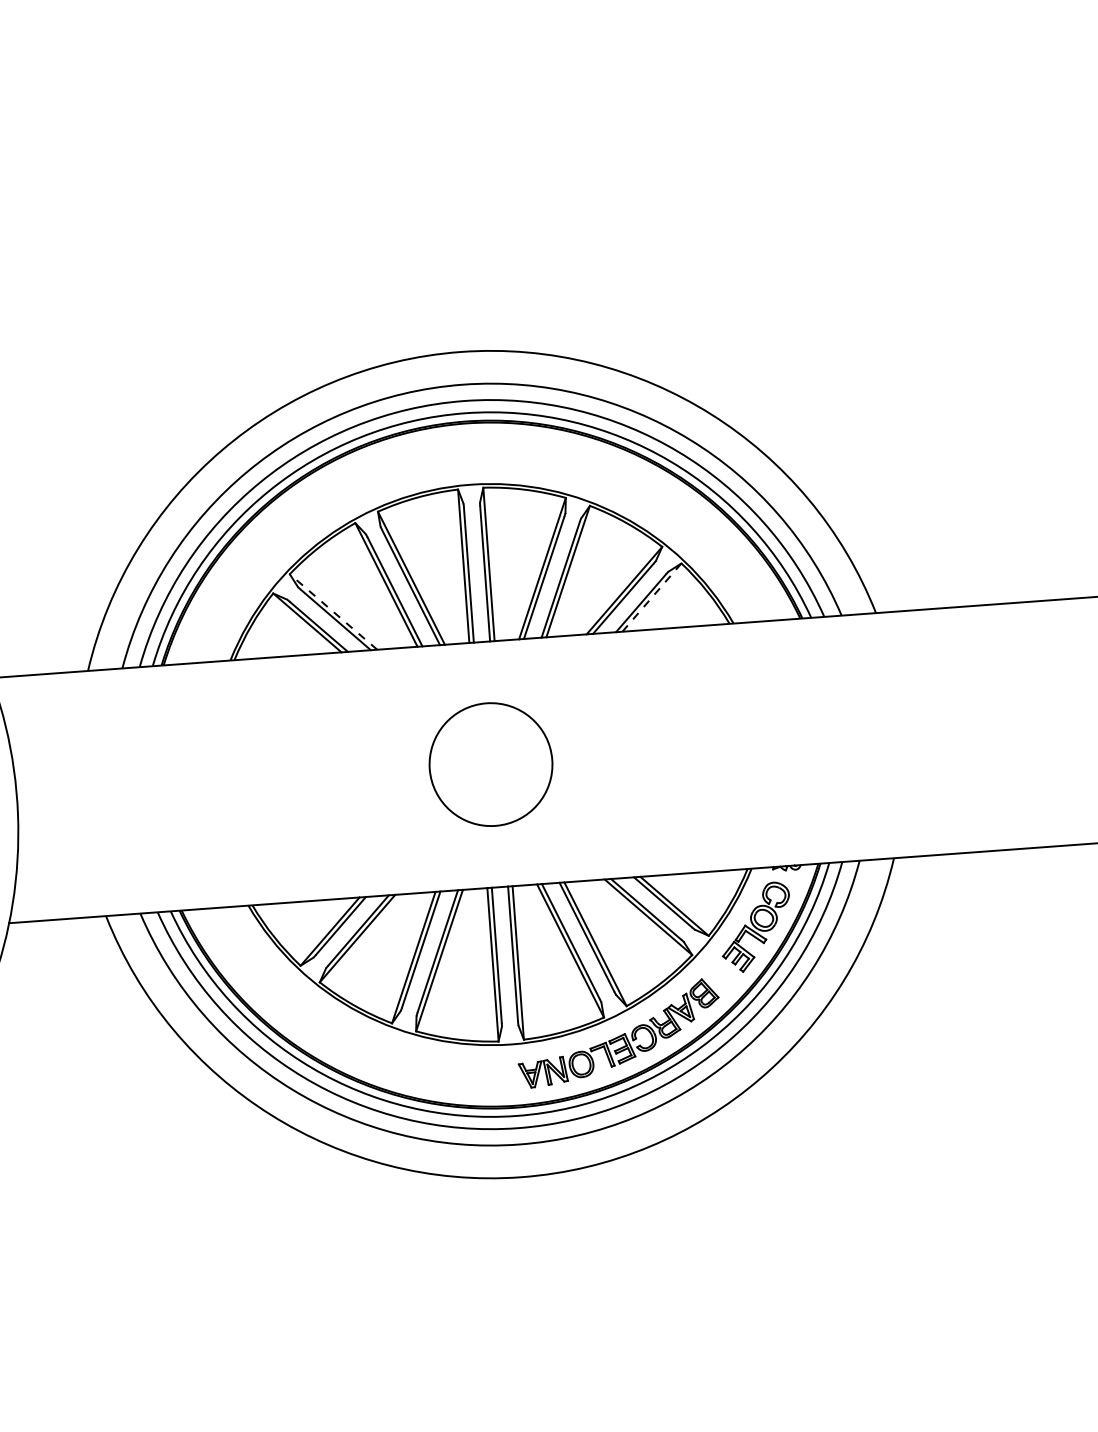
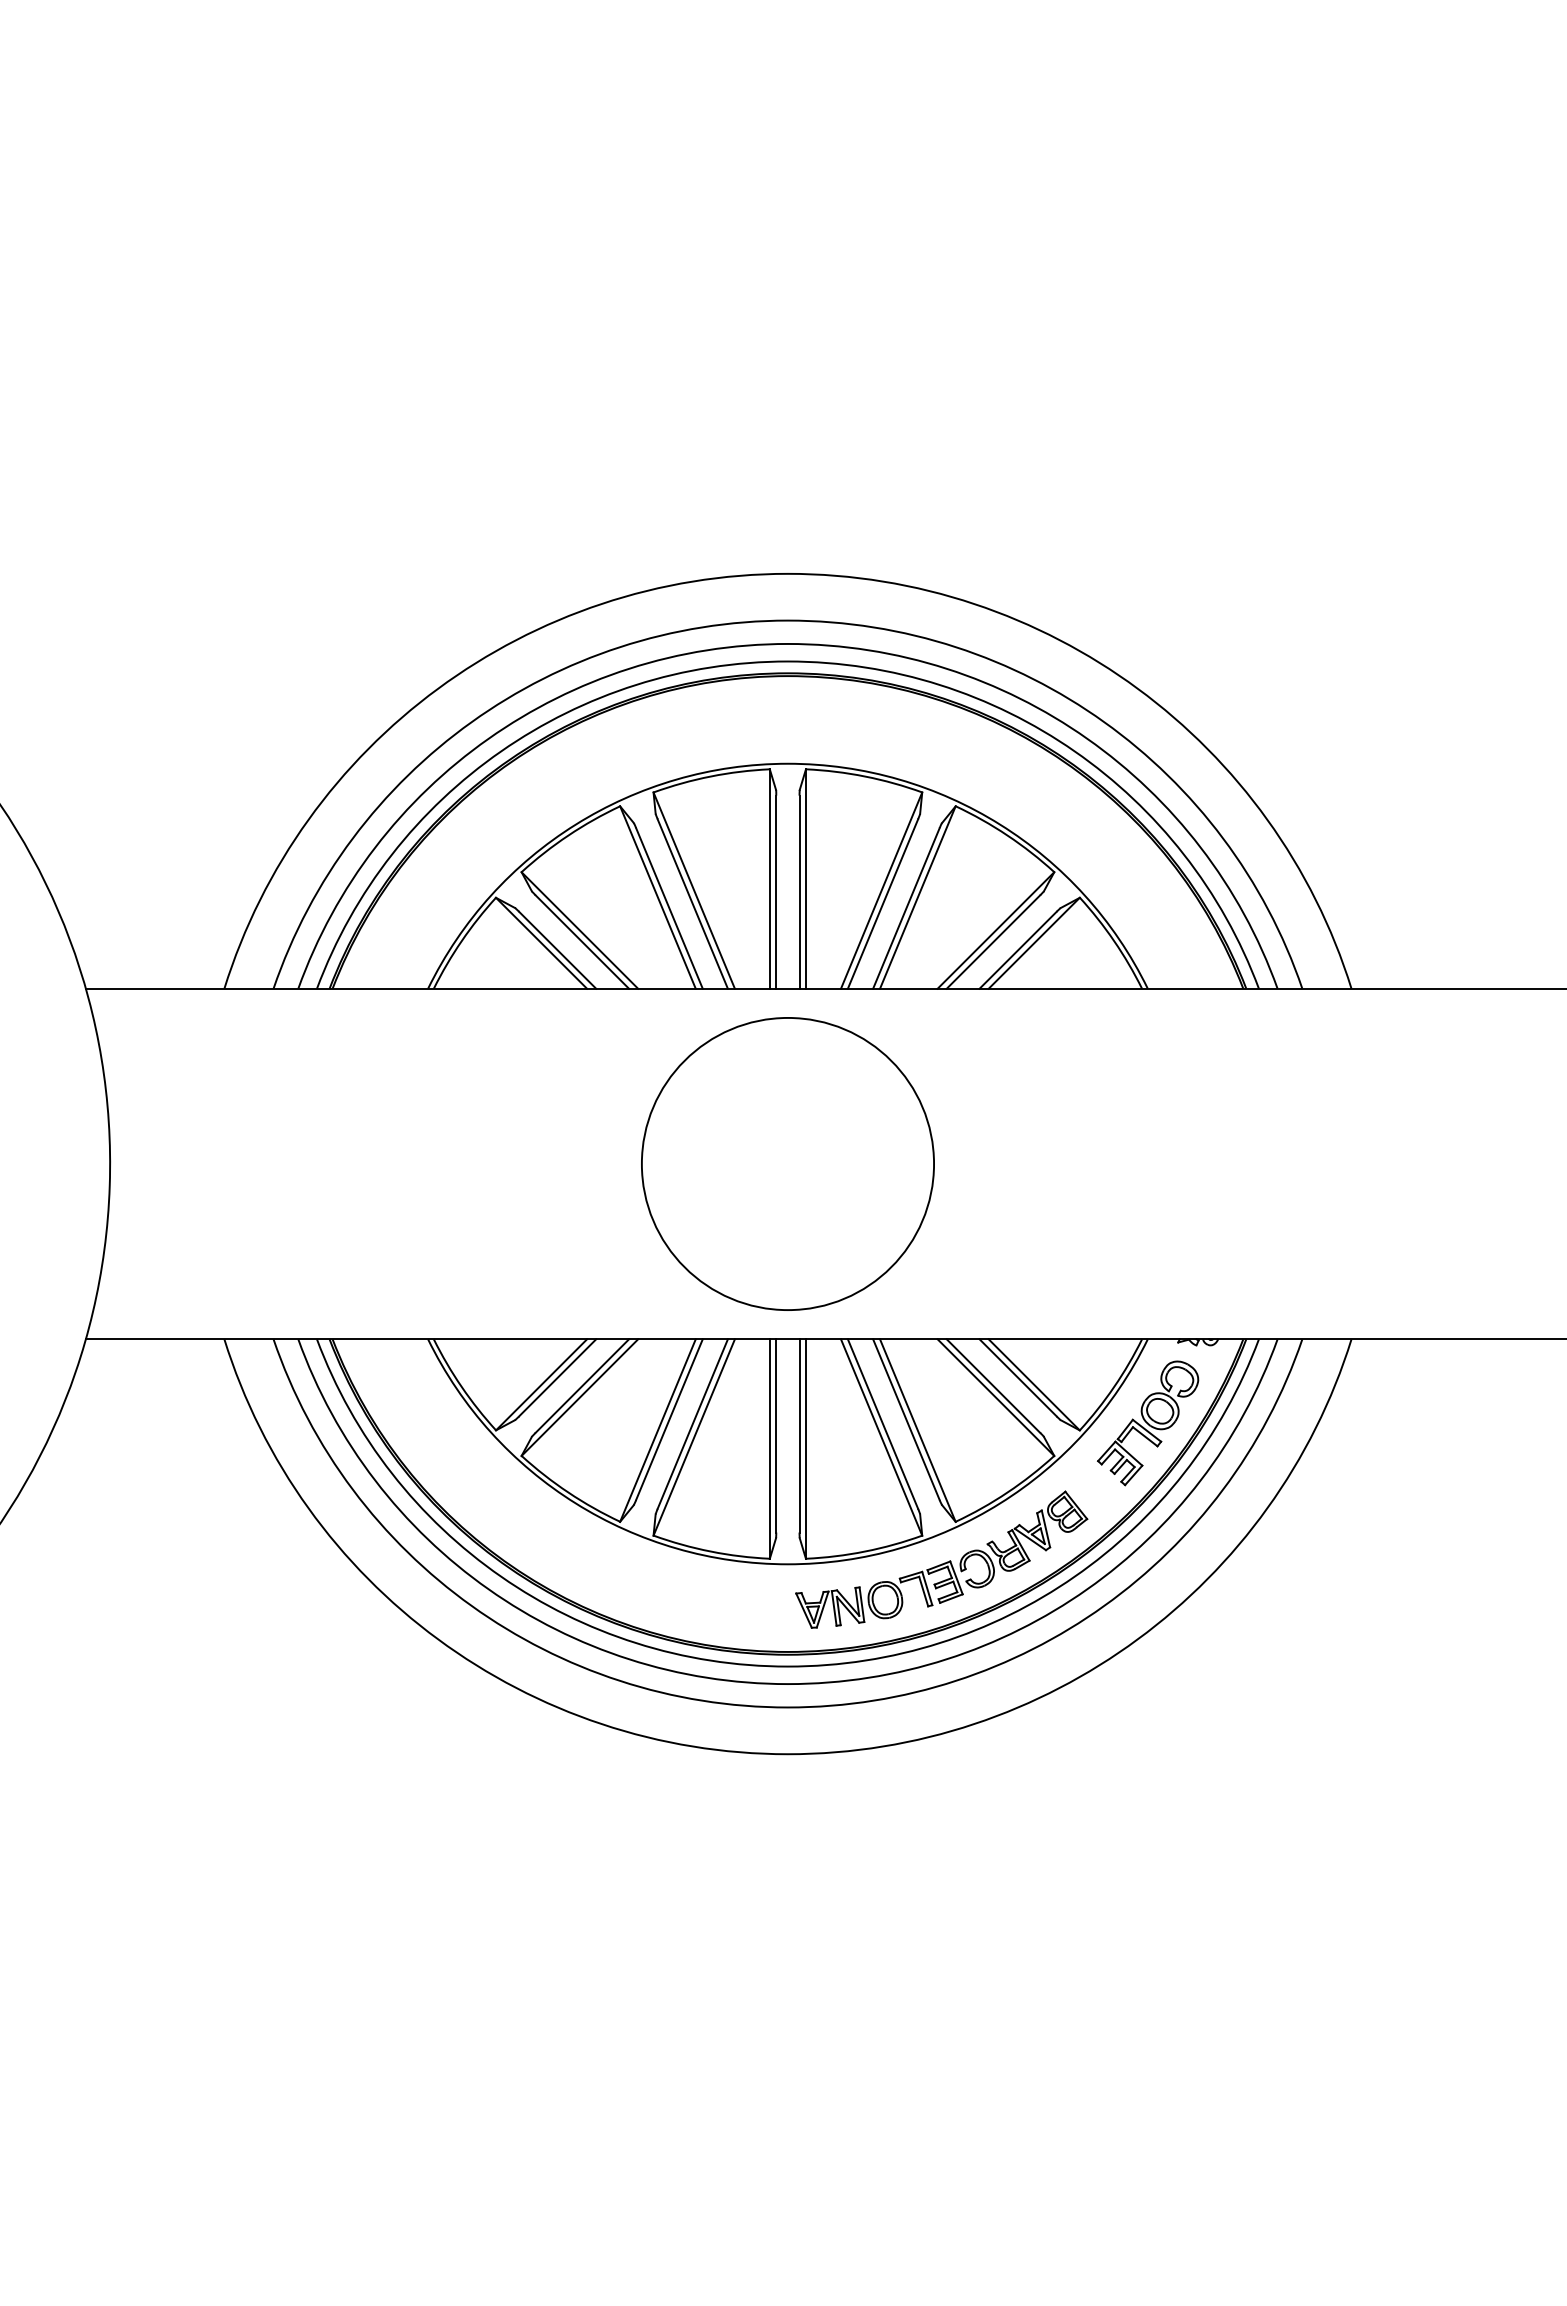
line: (652, 597) -> (1034, 942), dashed -> solid
line: (333, 612) -> (579, 930), dashed -> solid
circle: (490, 764) -> (787, 1163), size x1.67

